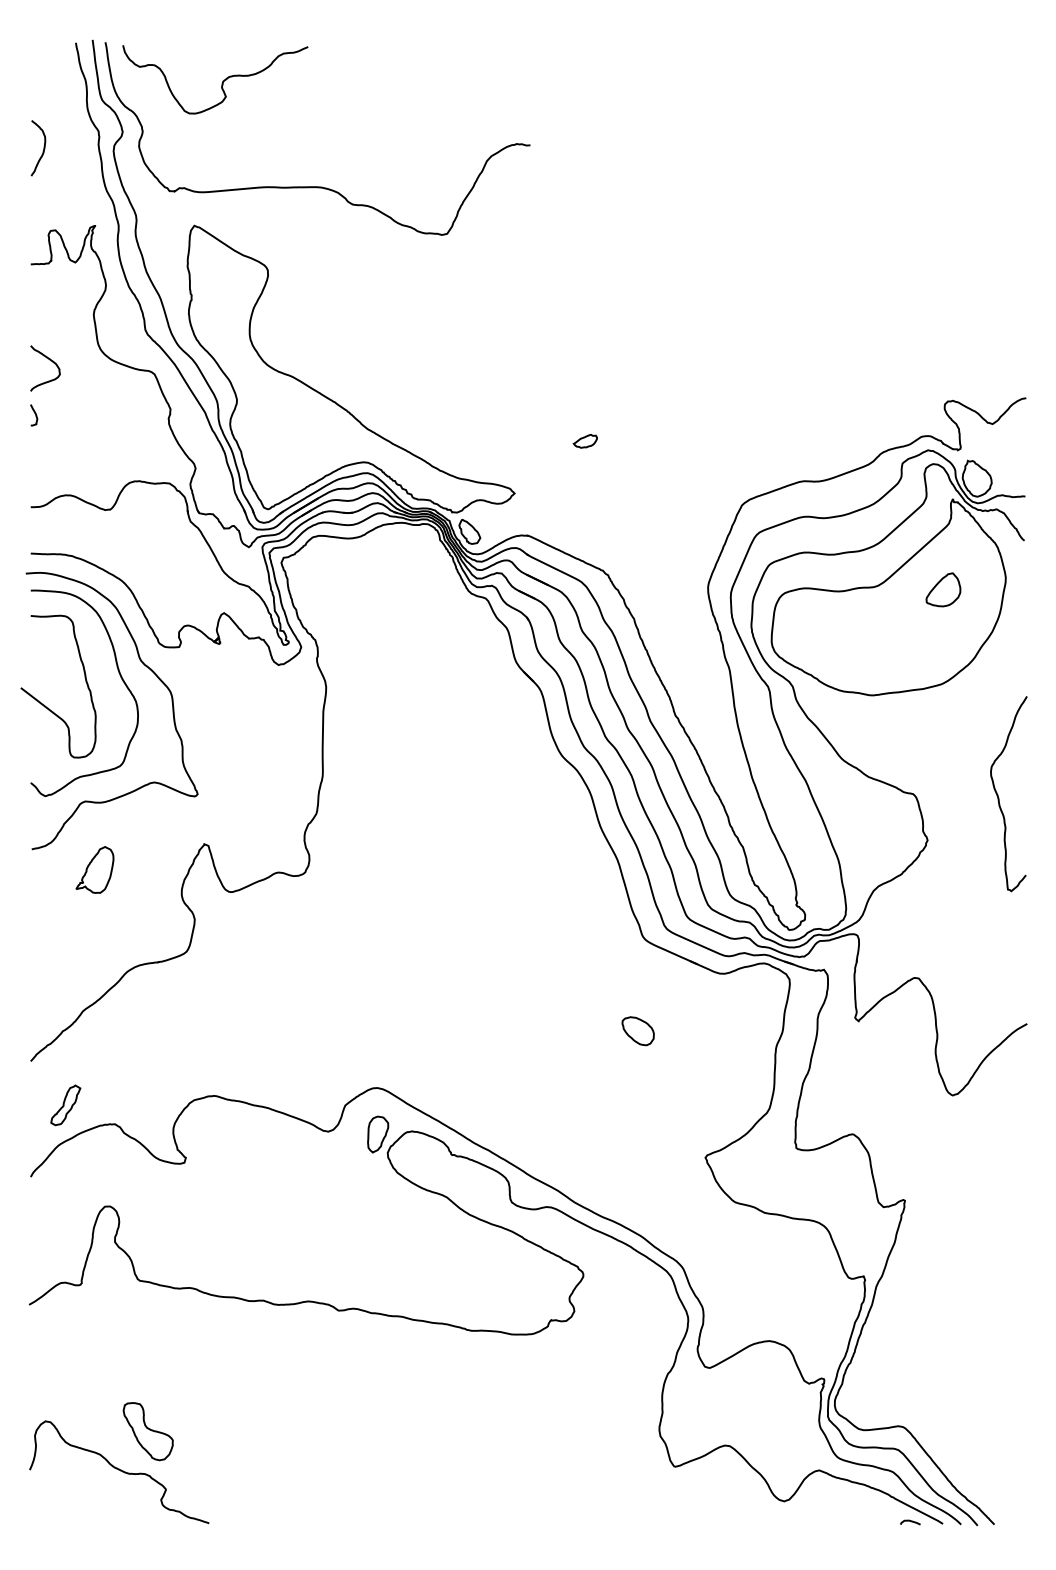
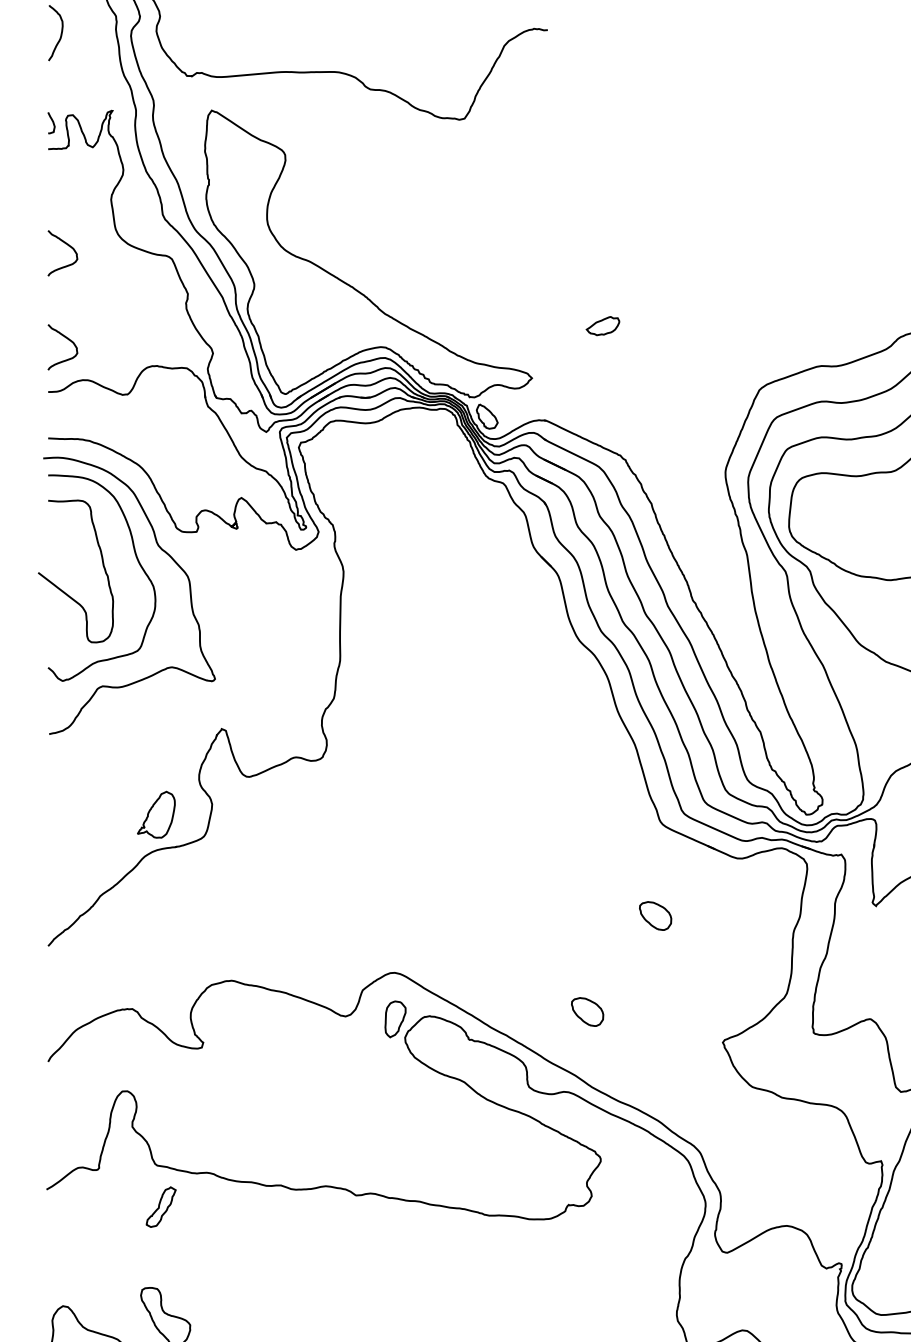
curve: (35, 415) -> (52, 123), moved
part: (584, 441) -> (601, 326), size x1.4
curve: (49, 454) -> (66, 339), added
part: (94, 869) -> (155, 814), moved
part: (65, 1105) -> (160, 1207), moved
part: (569, 1127) -> (586, 1012), added

